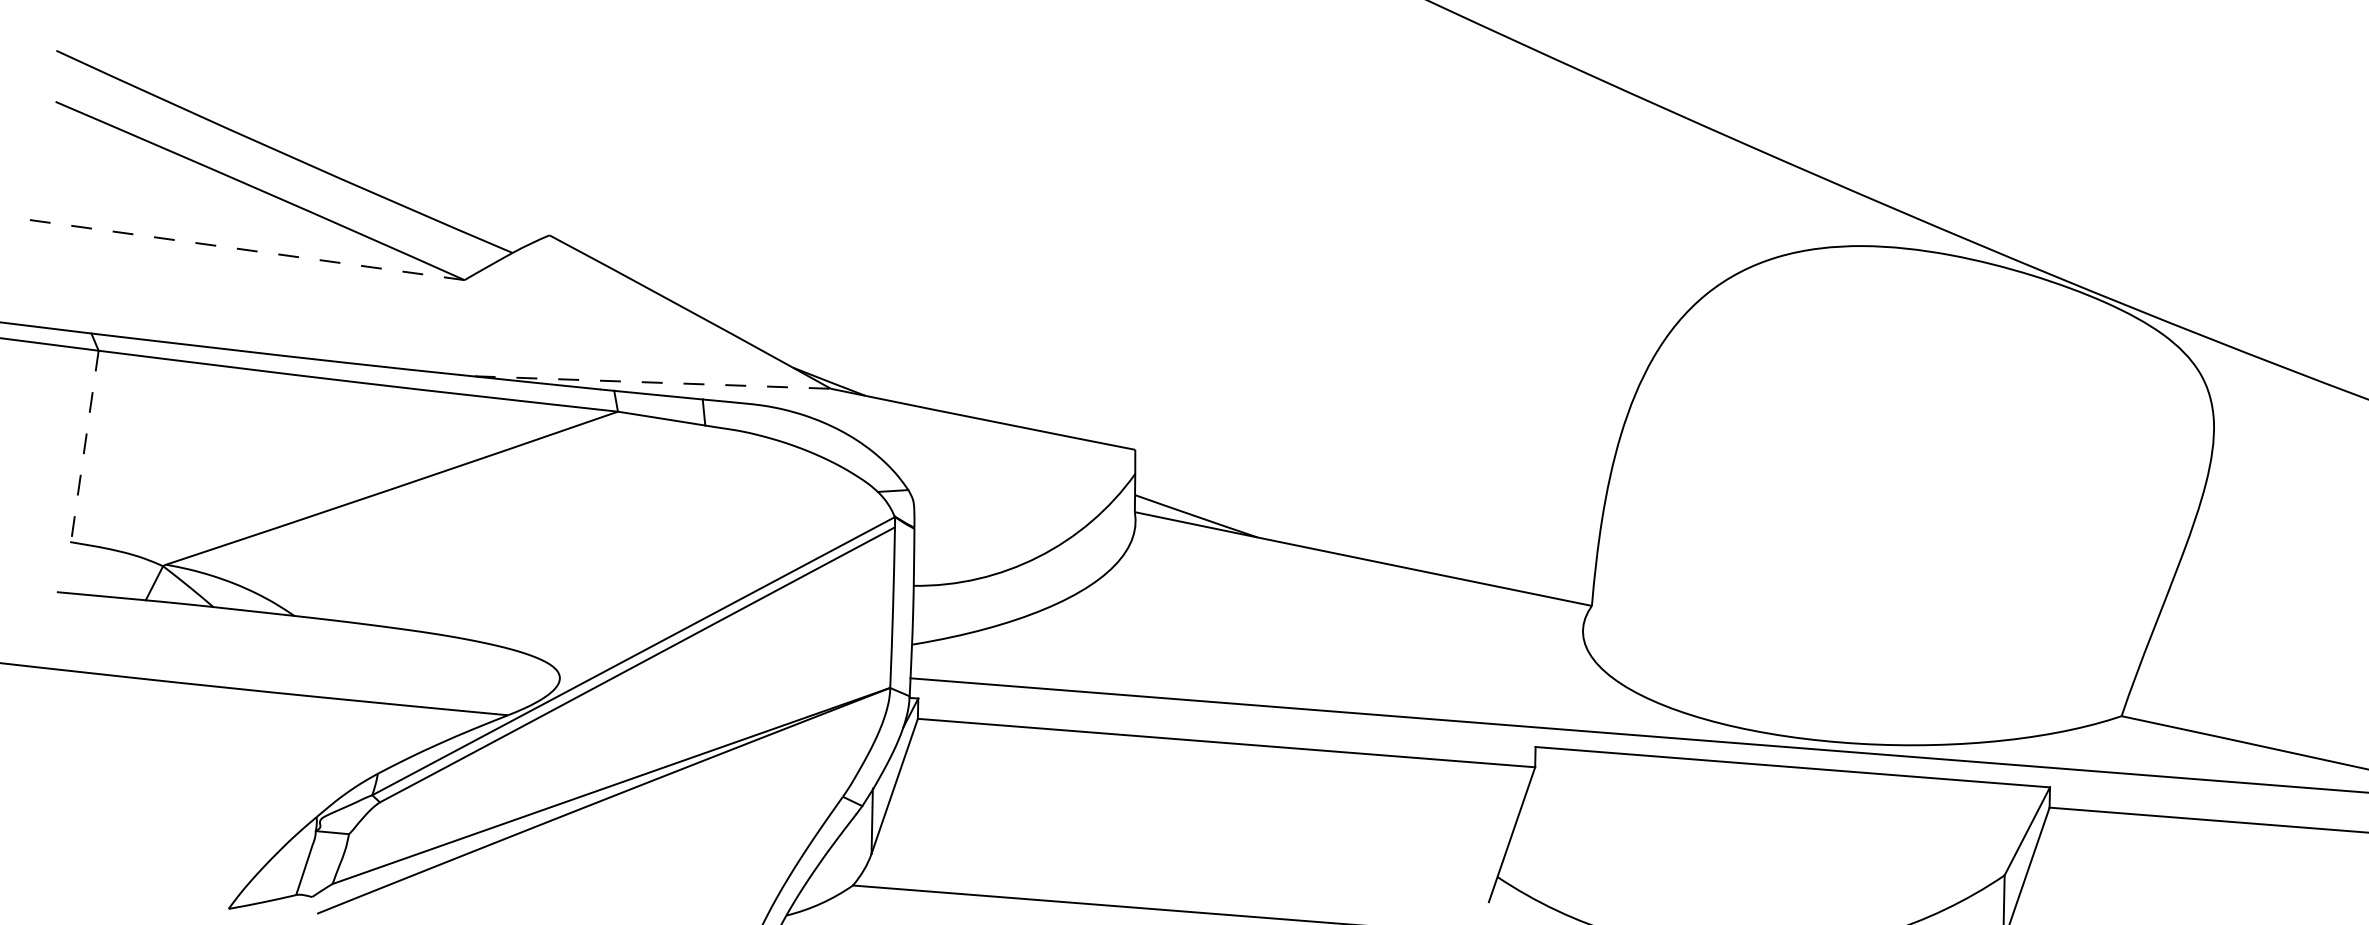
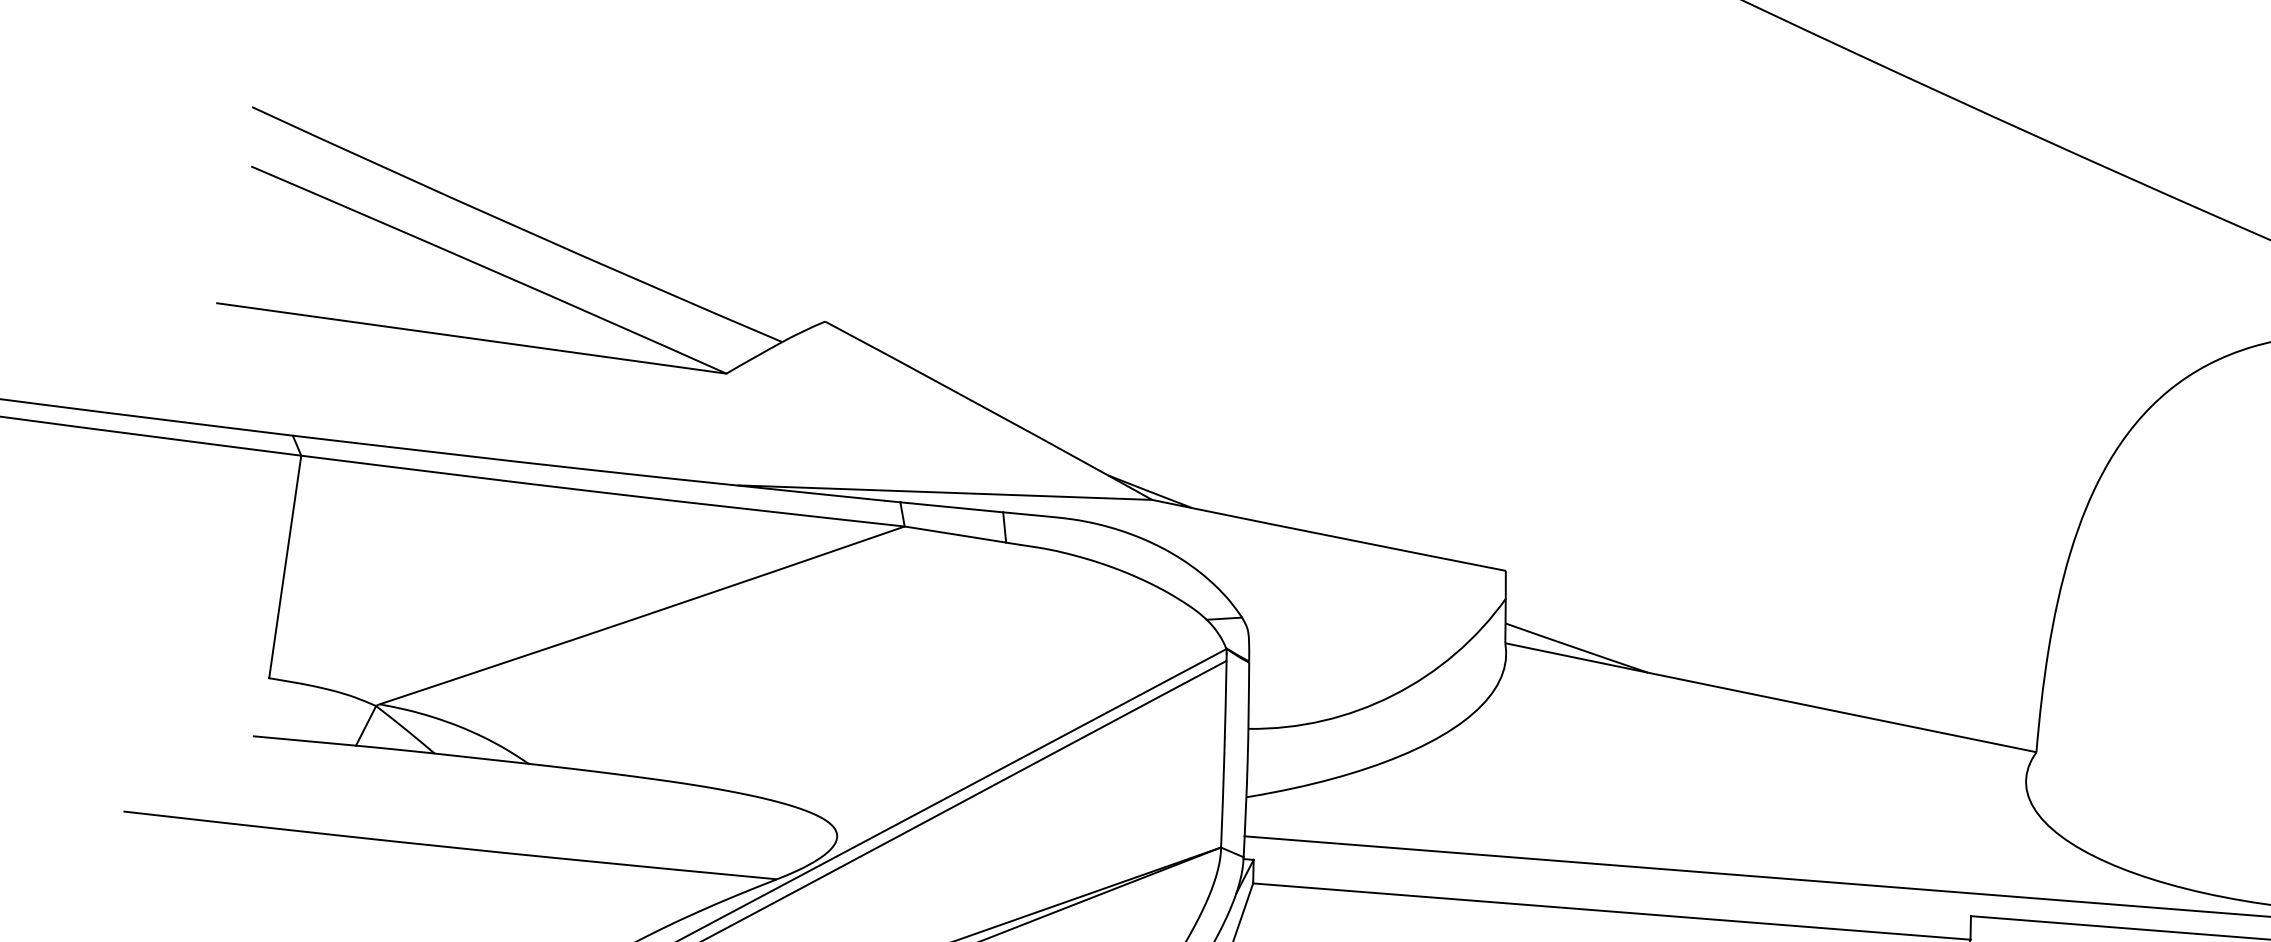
line: (244, 249) -> (470, 338), dashed -> solid
line: (653, 382) -> (945, 492), dashed -> solid
line: (84, 446) -> (284, 566), dashed -> solid

